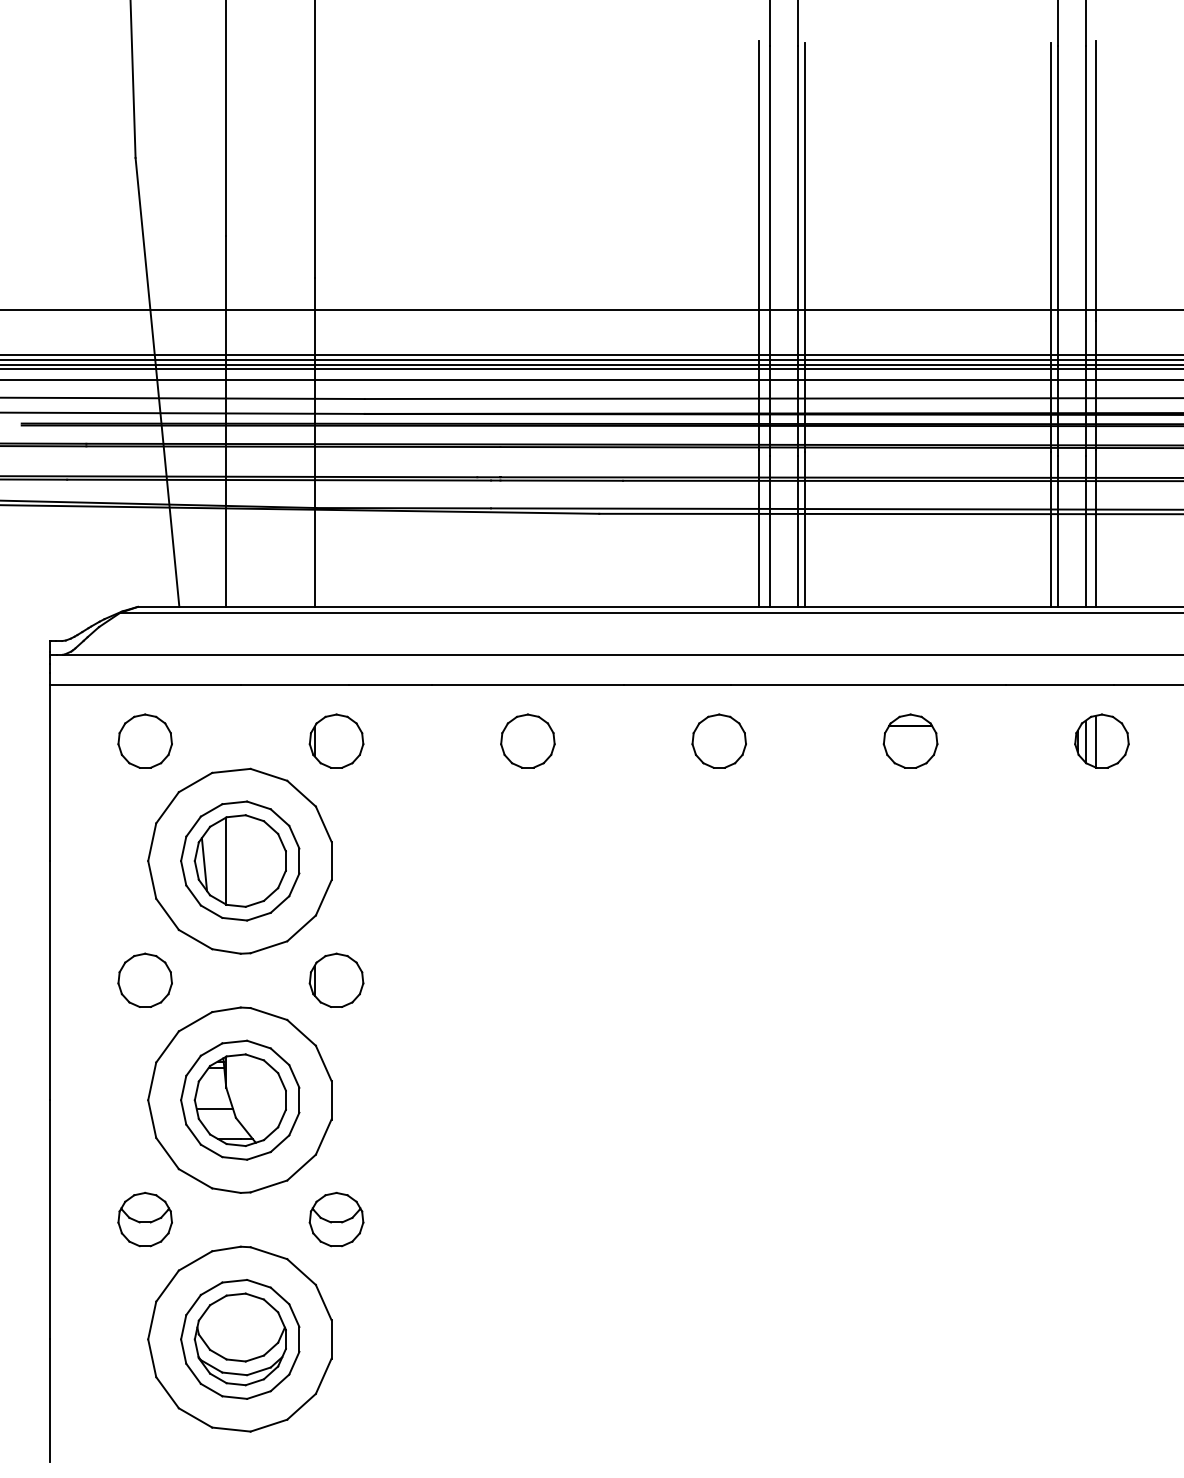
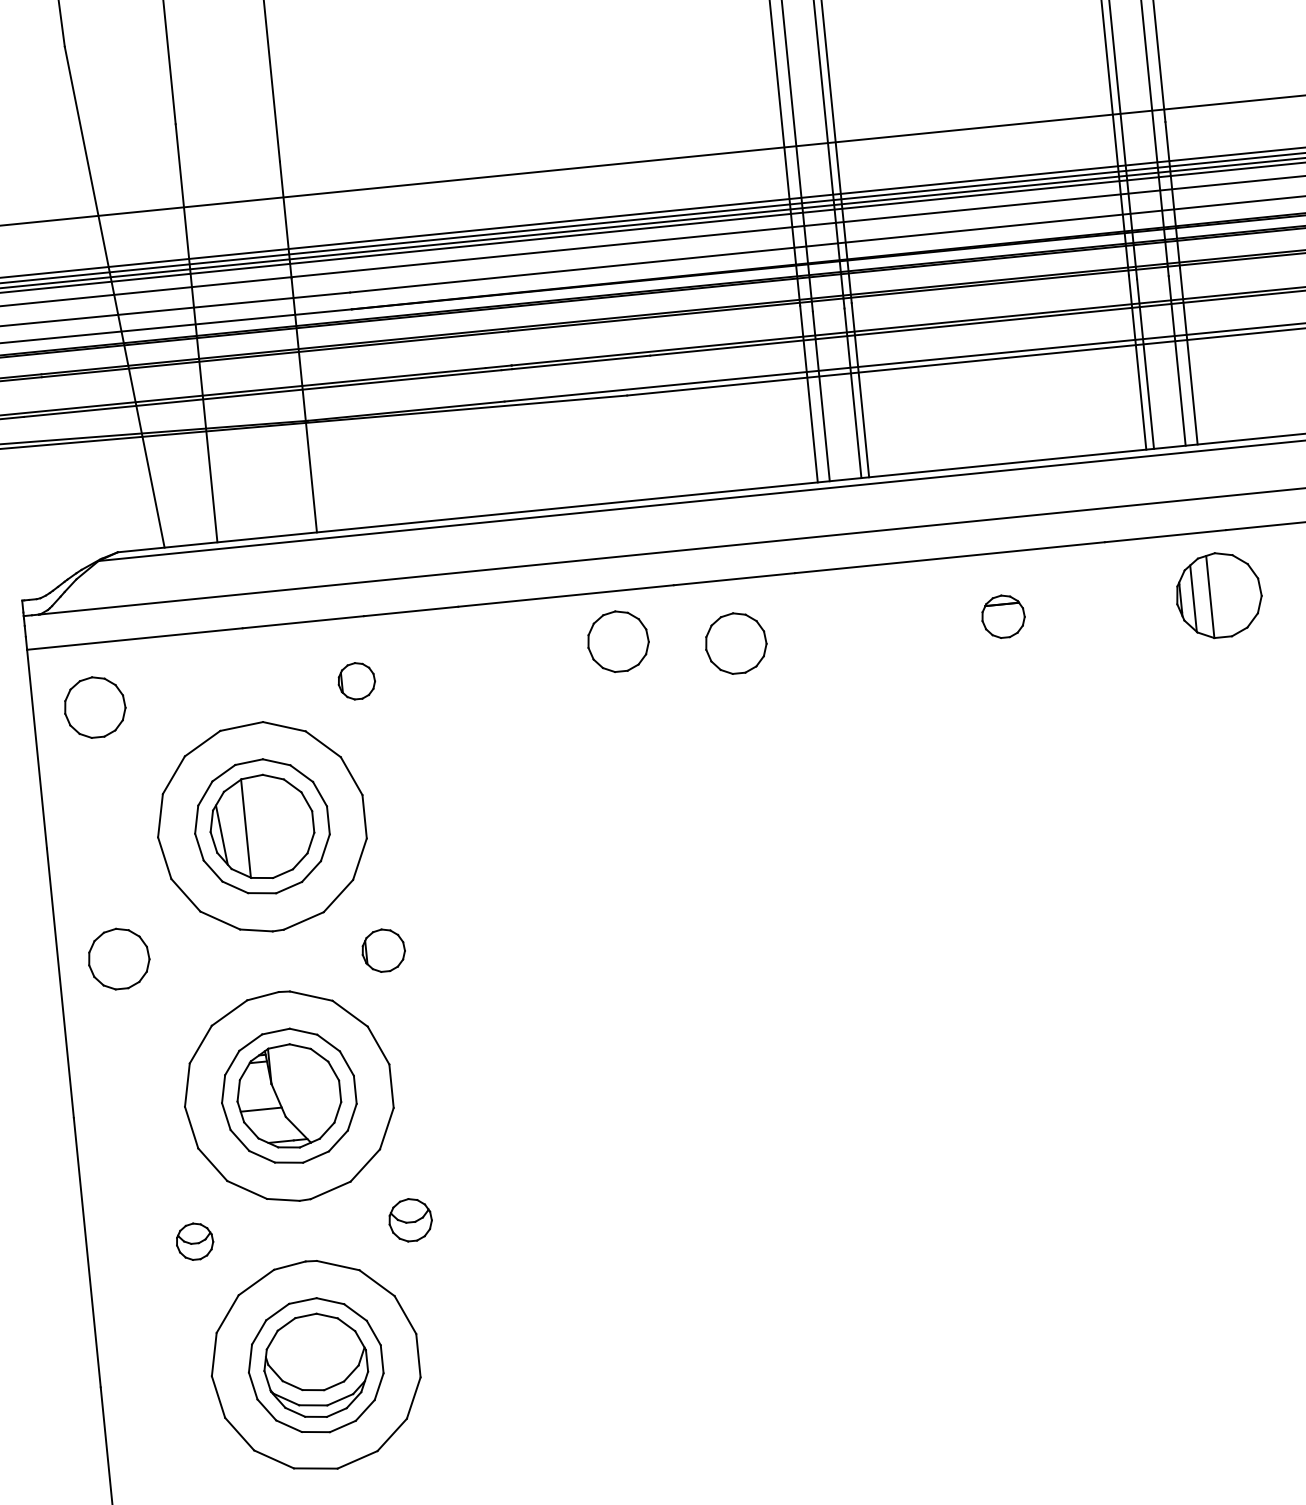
part: (144, 740) -> (94, 706), moved
part: (336, 740) -> (356, 680), size x0.6
part: (527, 740) -> (617, 640), moved
part: (718, 740) -> (735, 642), moved
part: (910, 740) -> (1003, 615), size x0.7
part: (1101, 740) -> (1218, 594), size x1.4
part: (144, 979) -> (118, 957), moved
part: (336, 979) -> (383, 949), size x0.7
part: (144, 1219) -> (194, 1241), size x0.6
part: (336, 1219) -> (410, 1220), size x0.7

